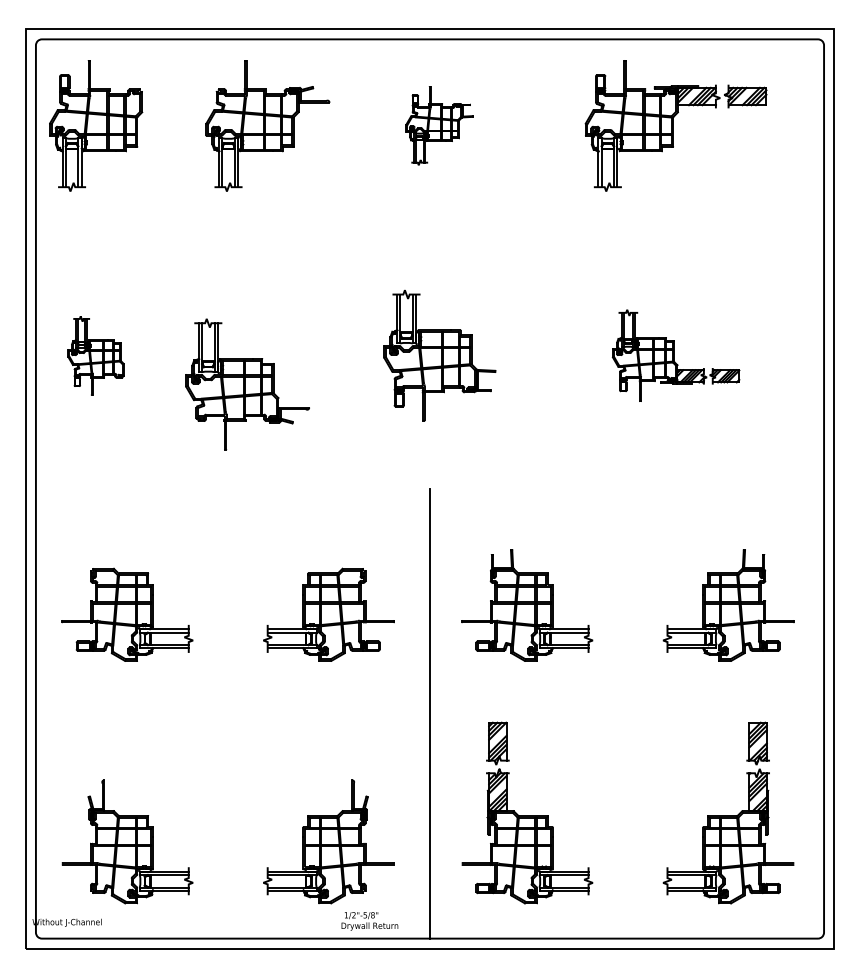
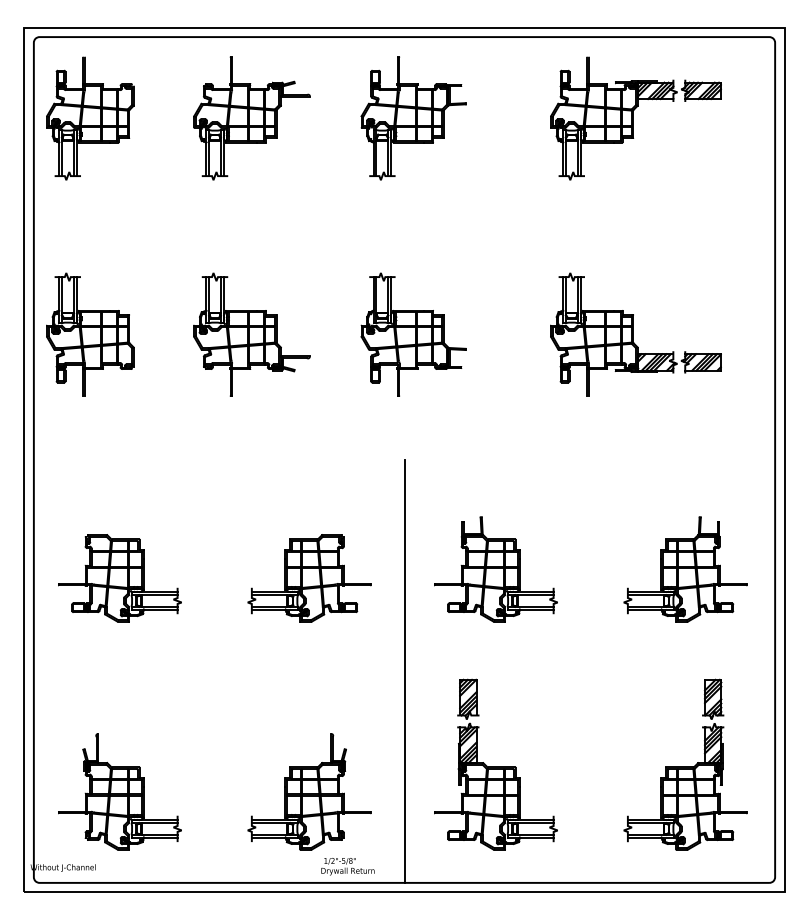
part: (439, 125) -> (413, 118), size x1.67
part: (96, 355) -> (90, 334), size x1.67
part: (675, 355) -> (635, 334), size x1.43
part: (247, 384) -> (251, 334), moved

